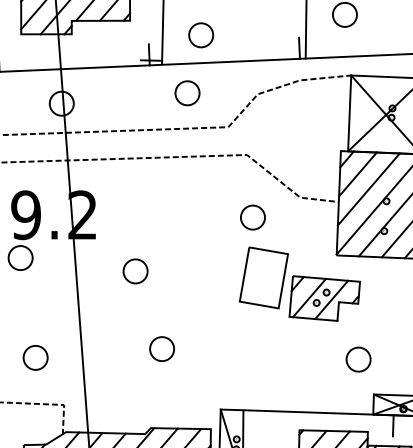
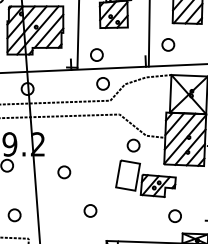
part: (186, 92) -> (102, 83), moved
part: (252, 217) -> (133, 145), moved
part: (162, 348) -> (90, 210), moved

